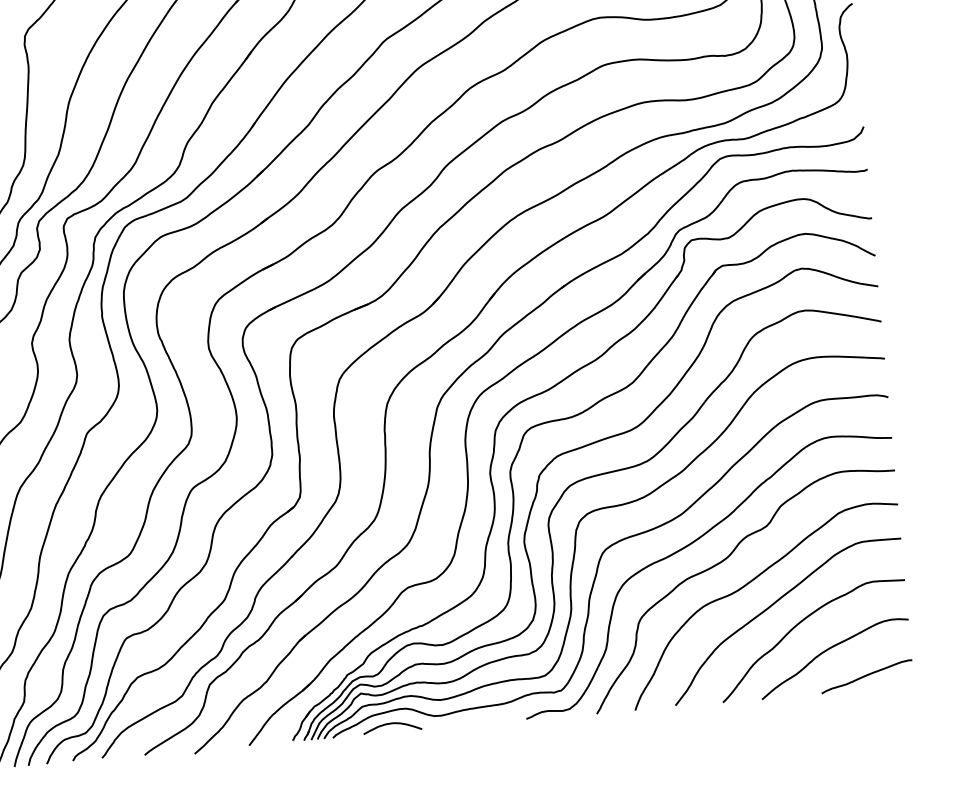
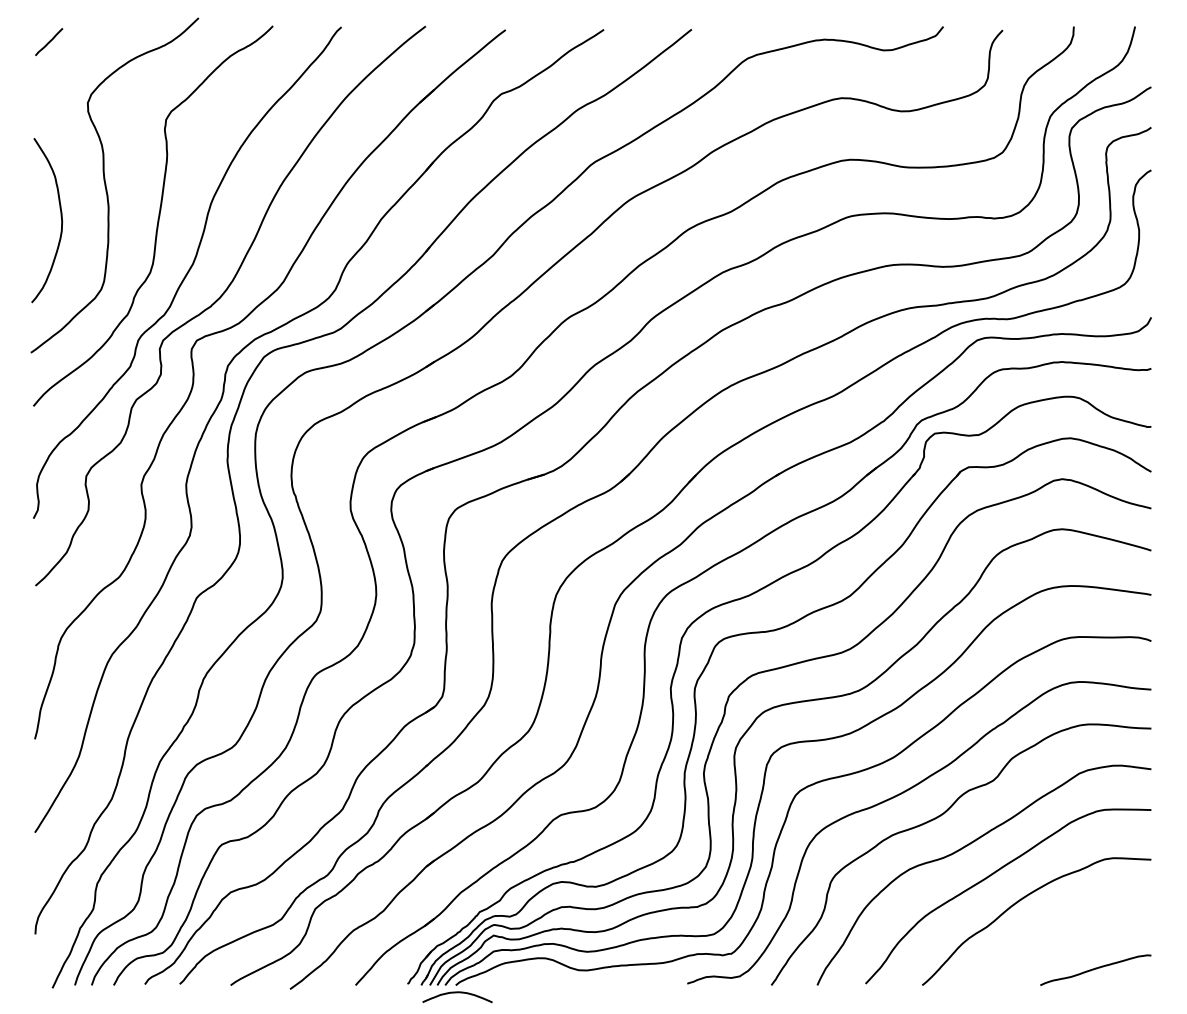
curve: (828, 650) -> (1053, 934), removed
curve: (392, 724) -> (457, 993), moved

